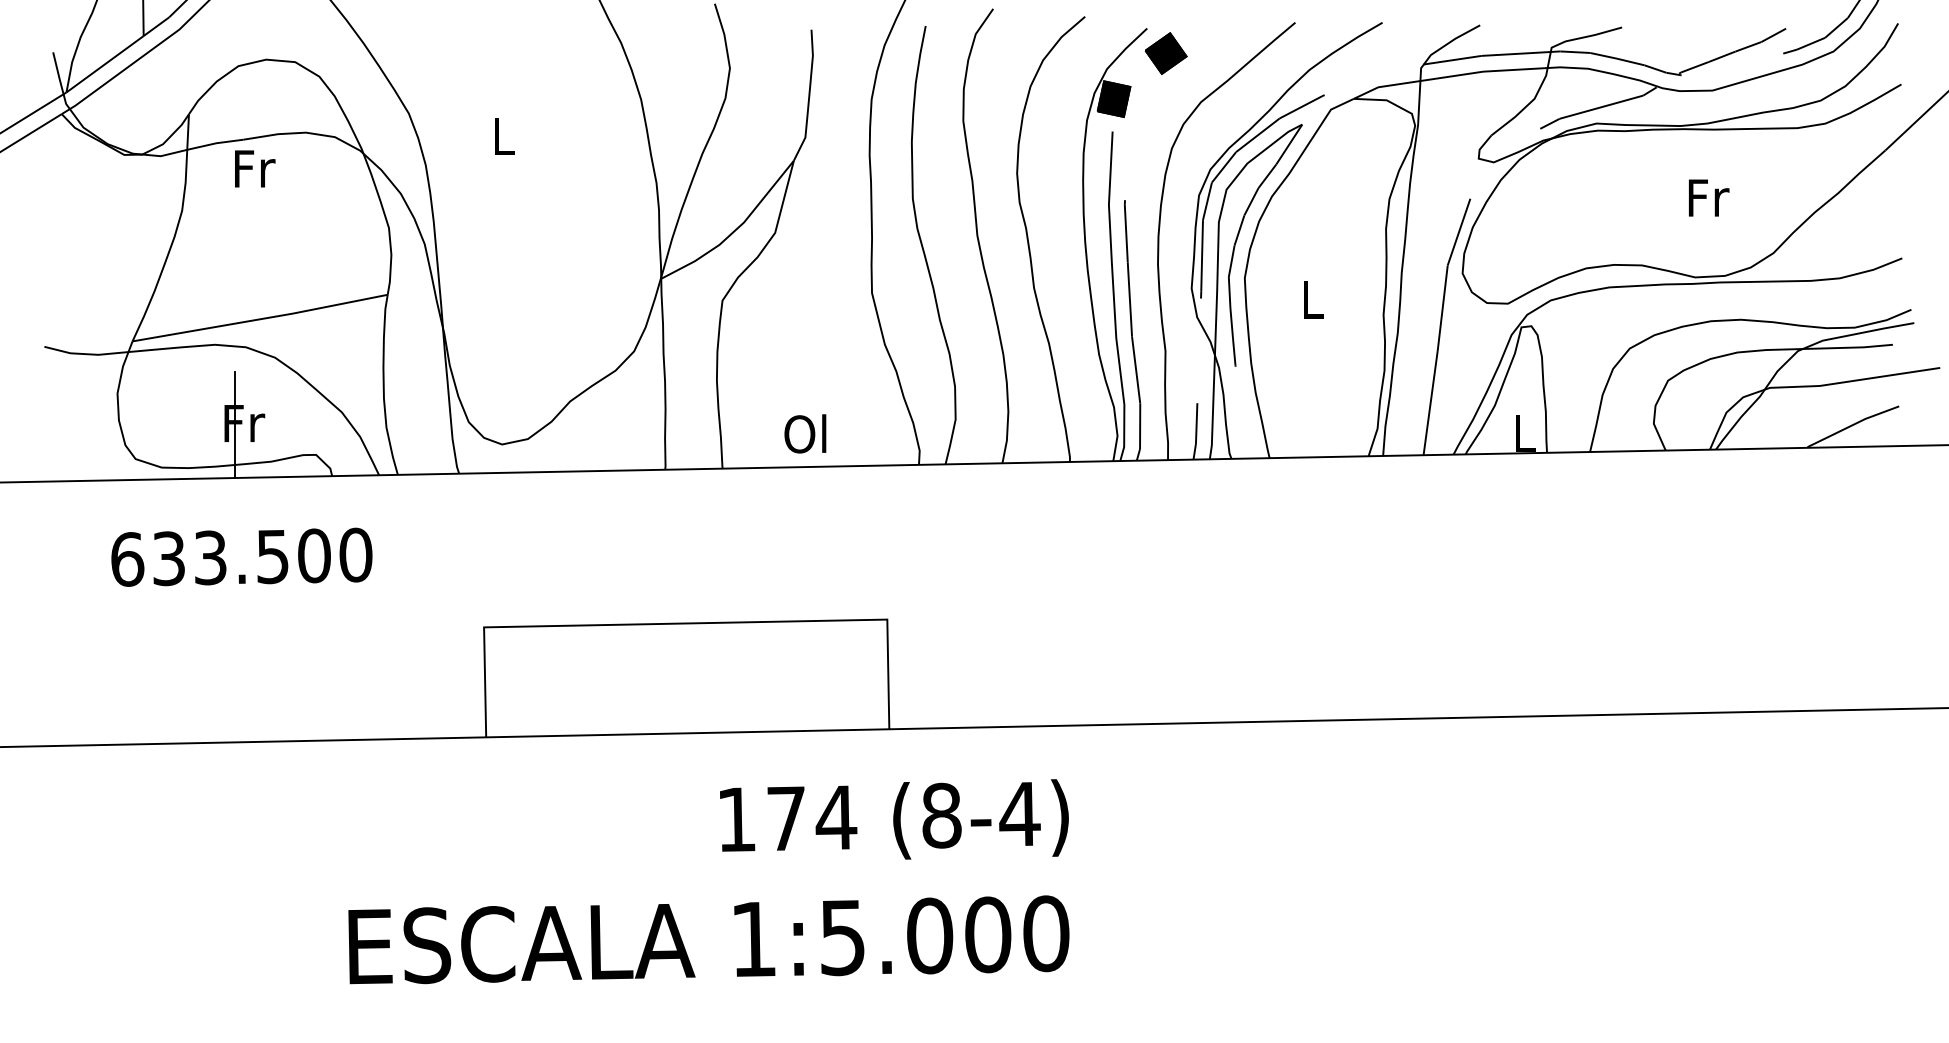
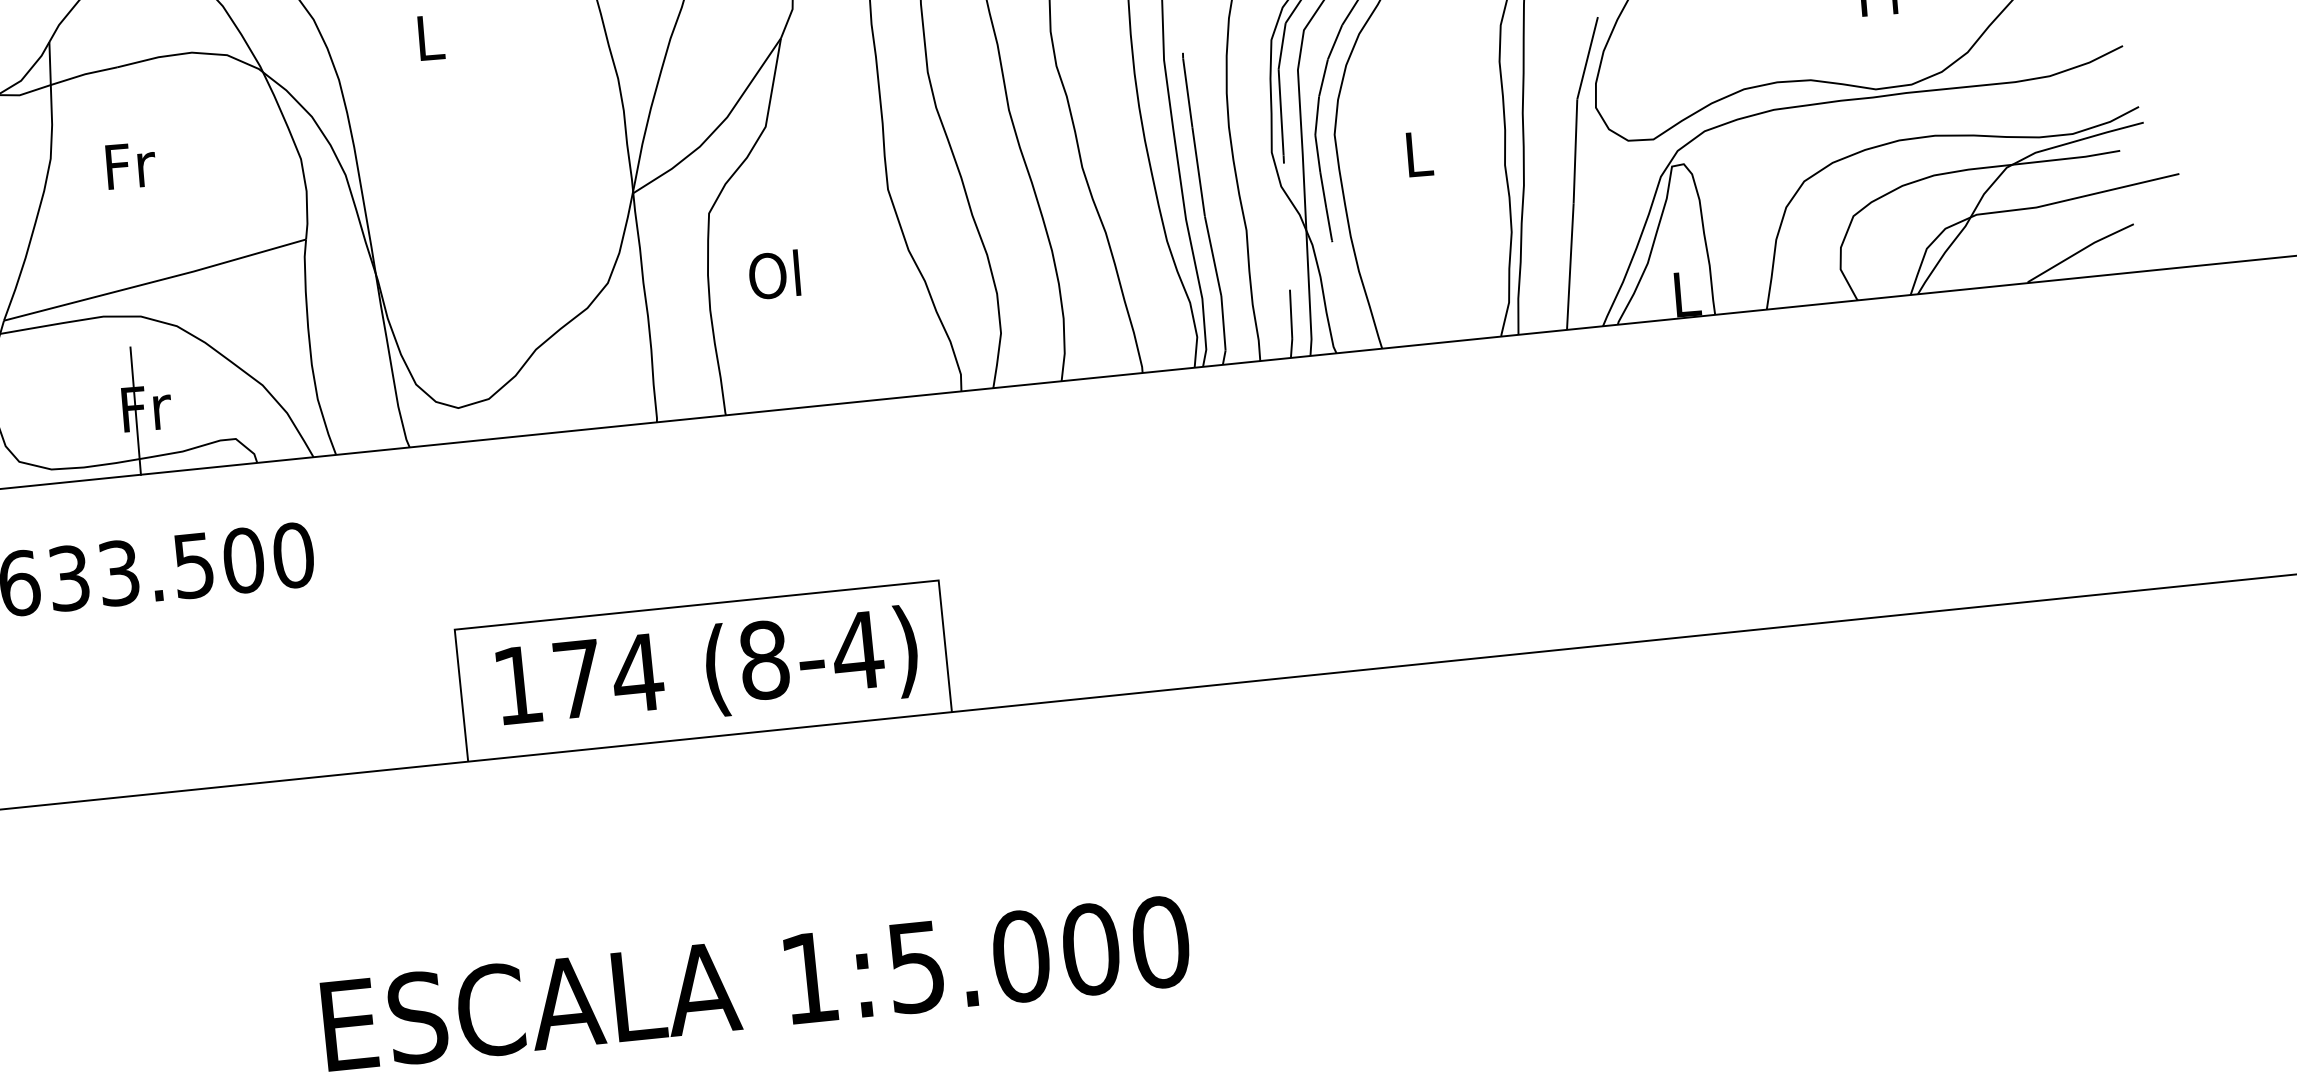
text: (255, 168) -> (131, 165), moved
text: (805, 433) -> (774, 274), moved
text: (894, 819) -> (707, 669), moved

